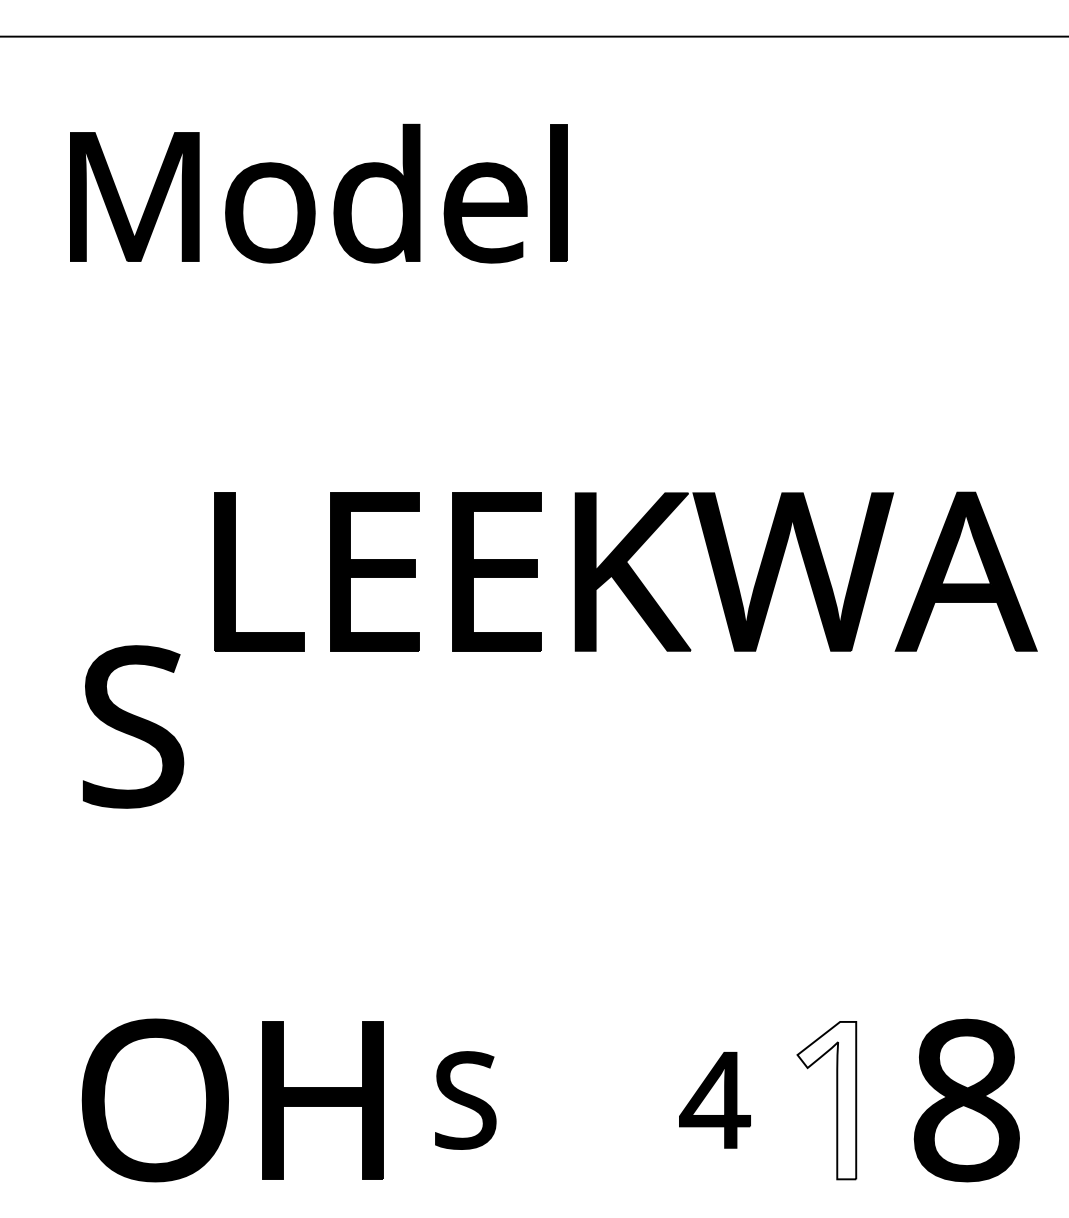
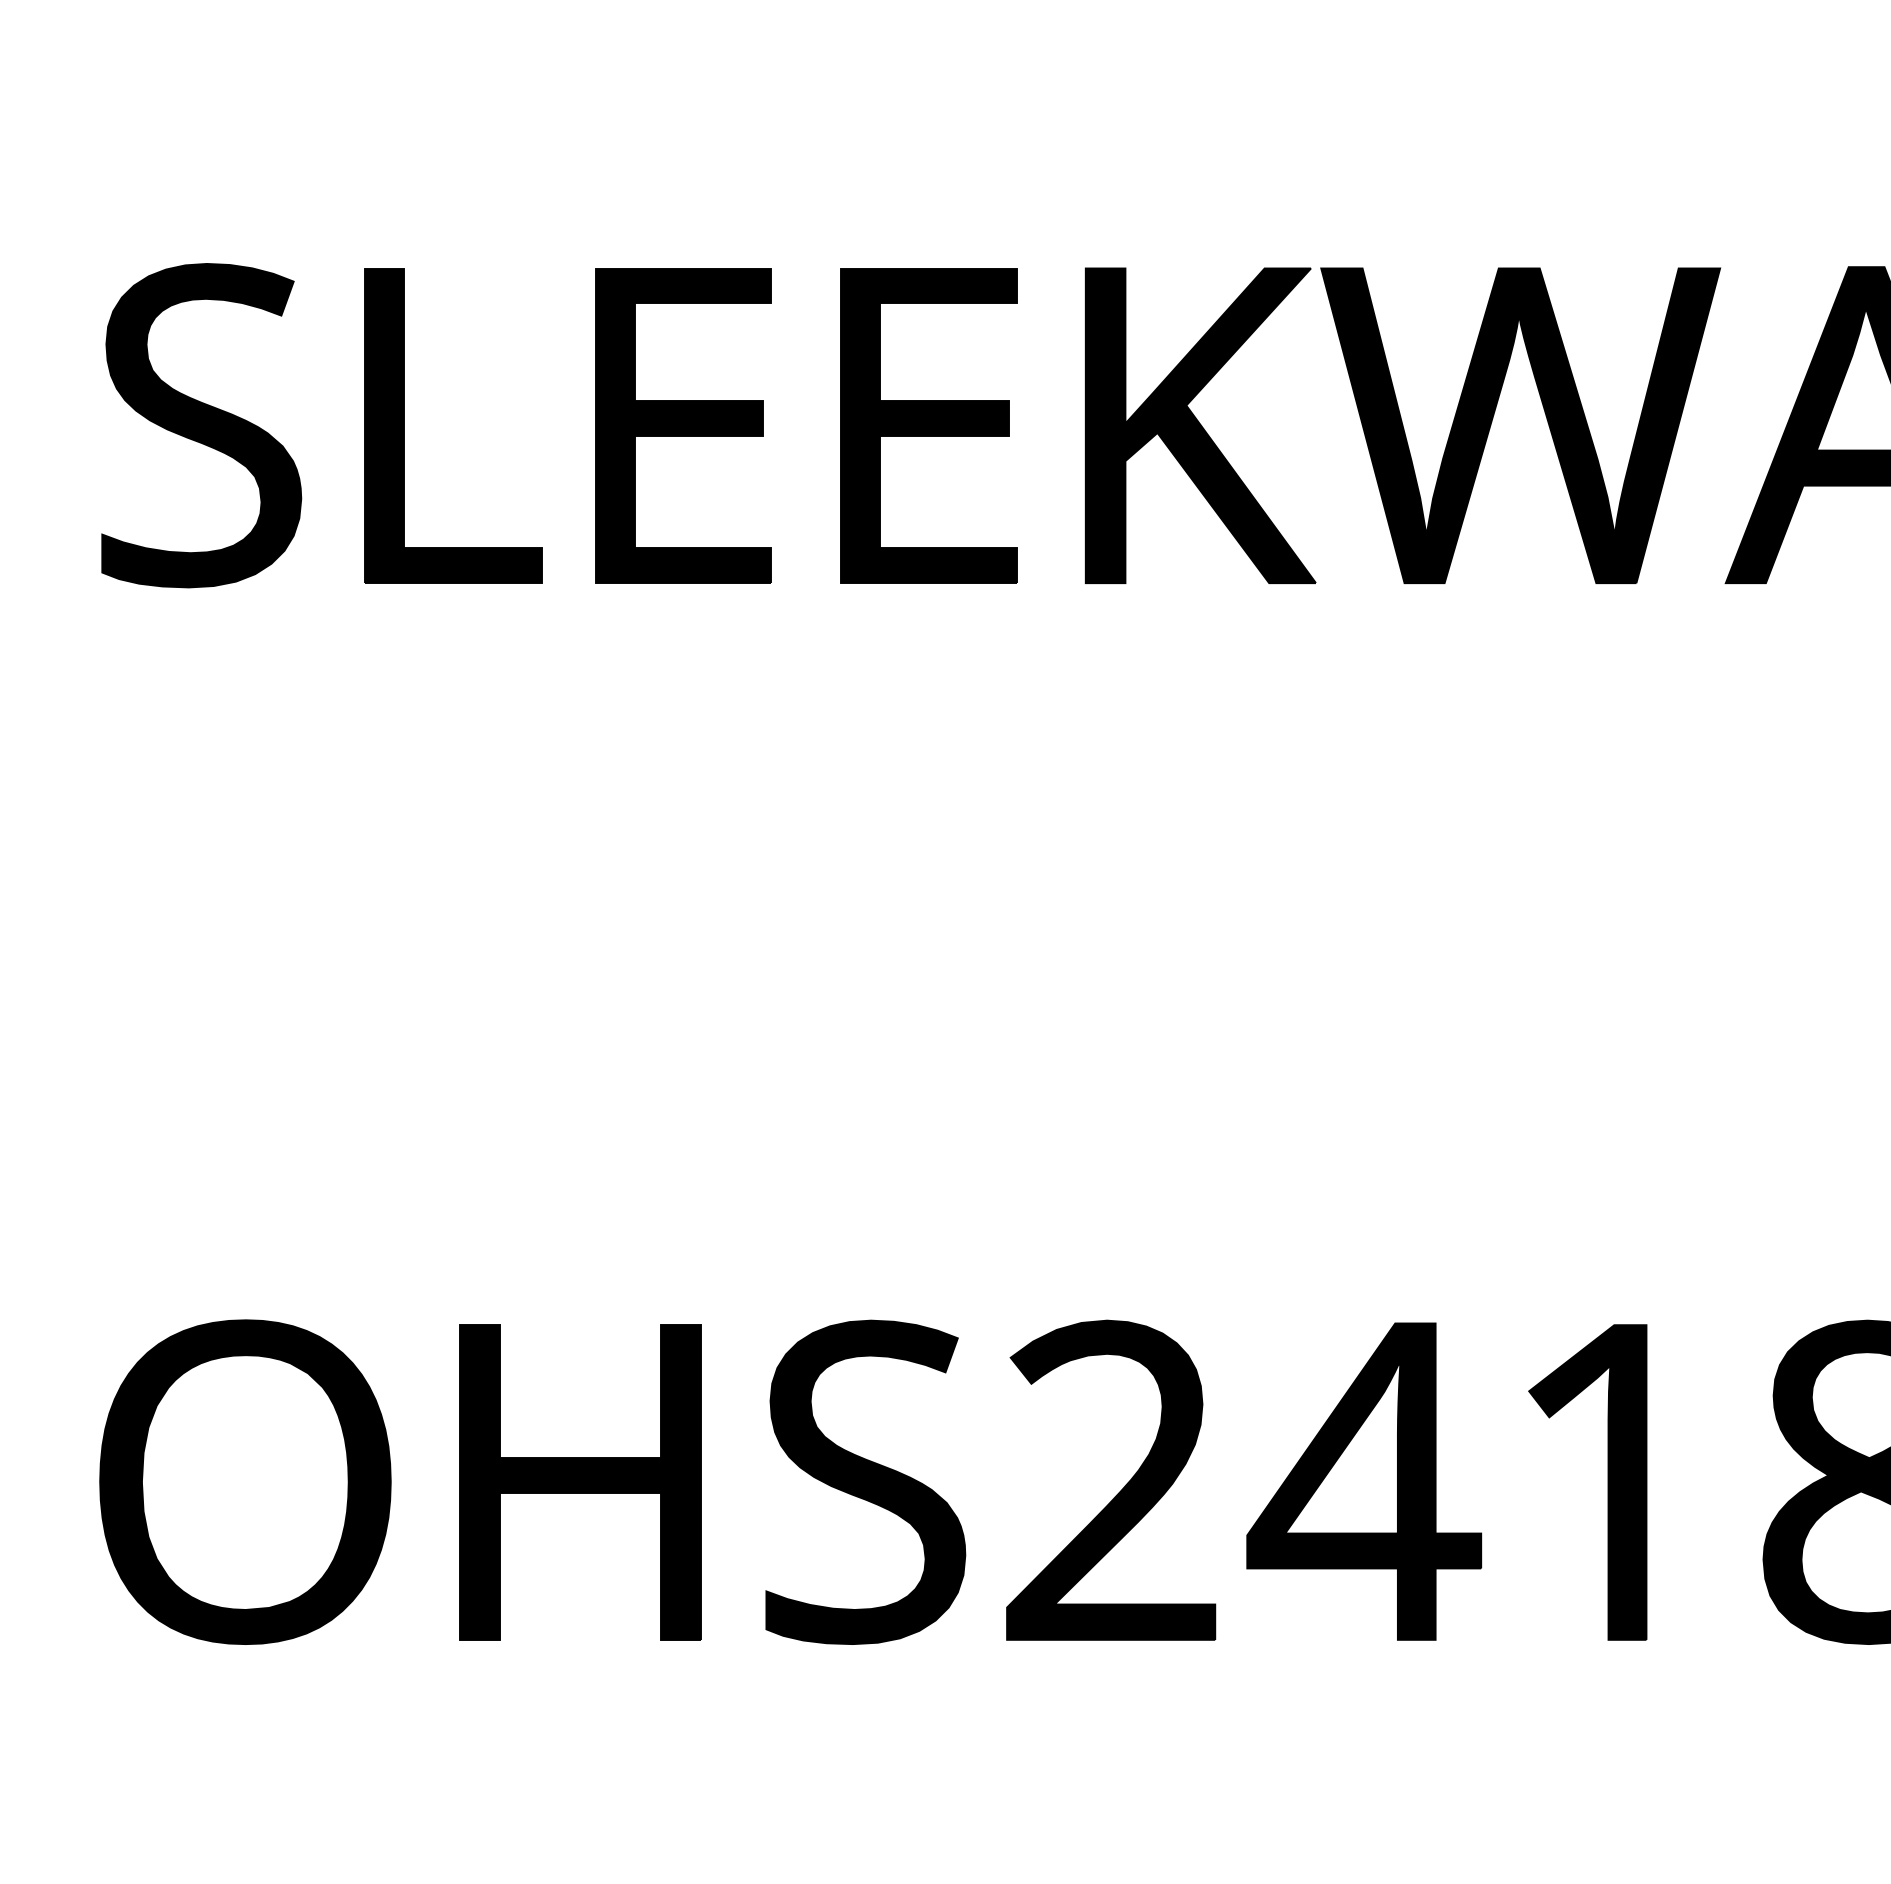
part: (133, 726) -> (201, 424), moved
part: (465, 1100) -> (865, 1482), size x1.67
part: (714, 1100) -> (1363, 1482), size x1.67
fill: (826, 1100) -> (1587, 1482), added
part: (593, 1103) -> (1121, 1488), added

